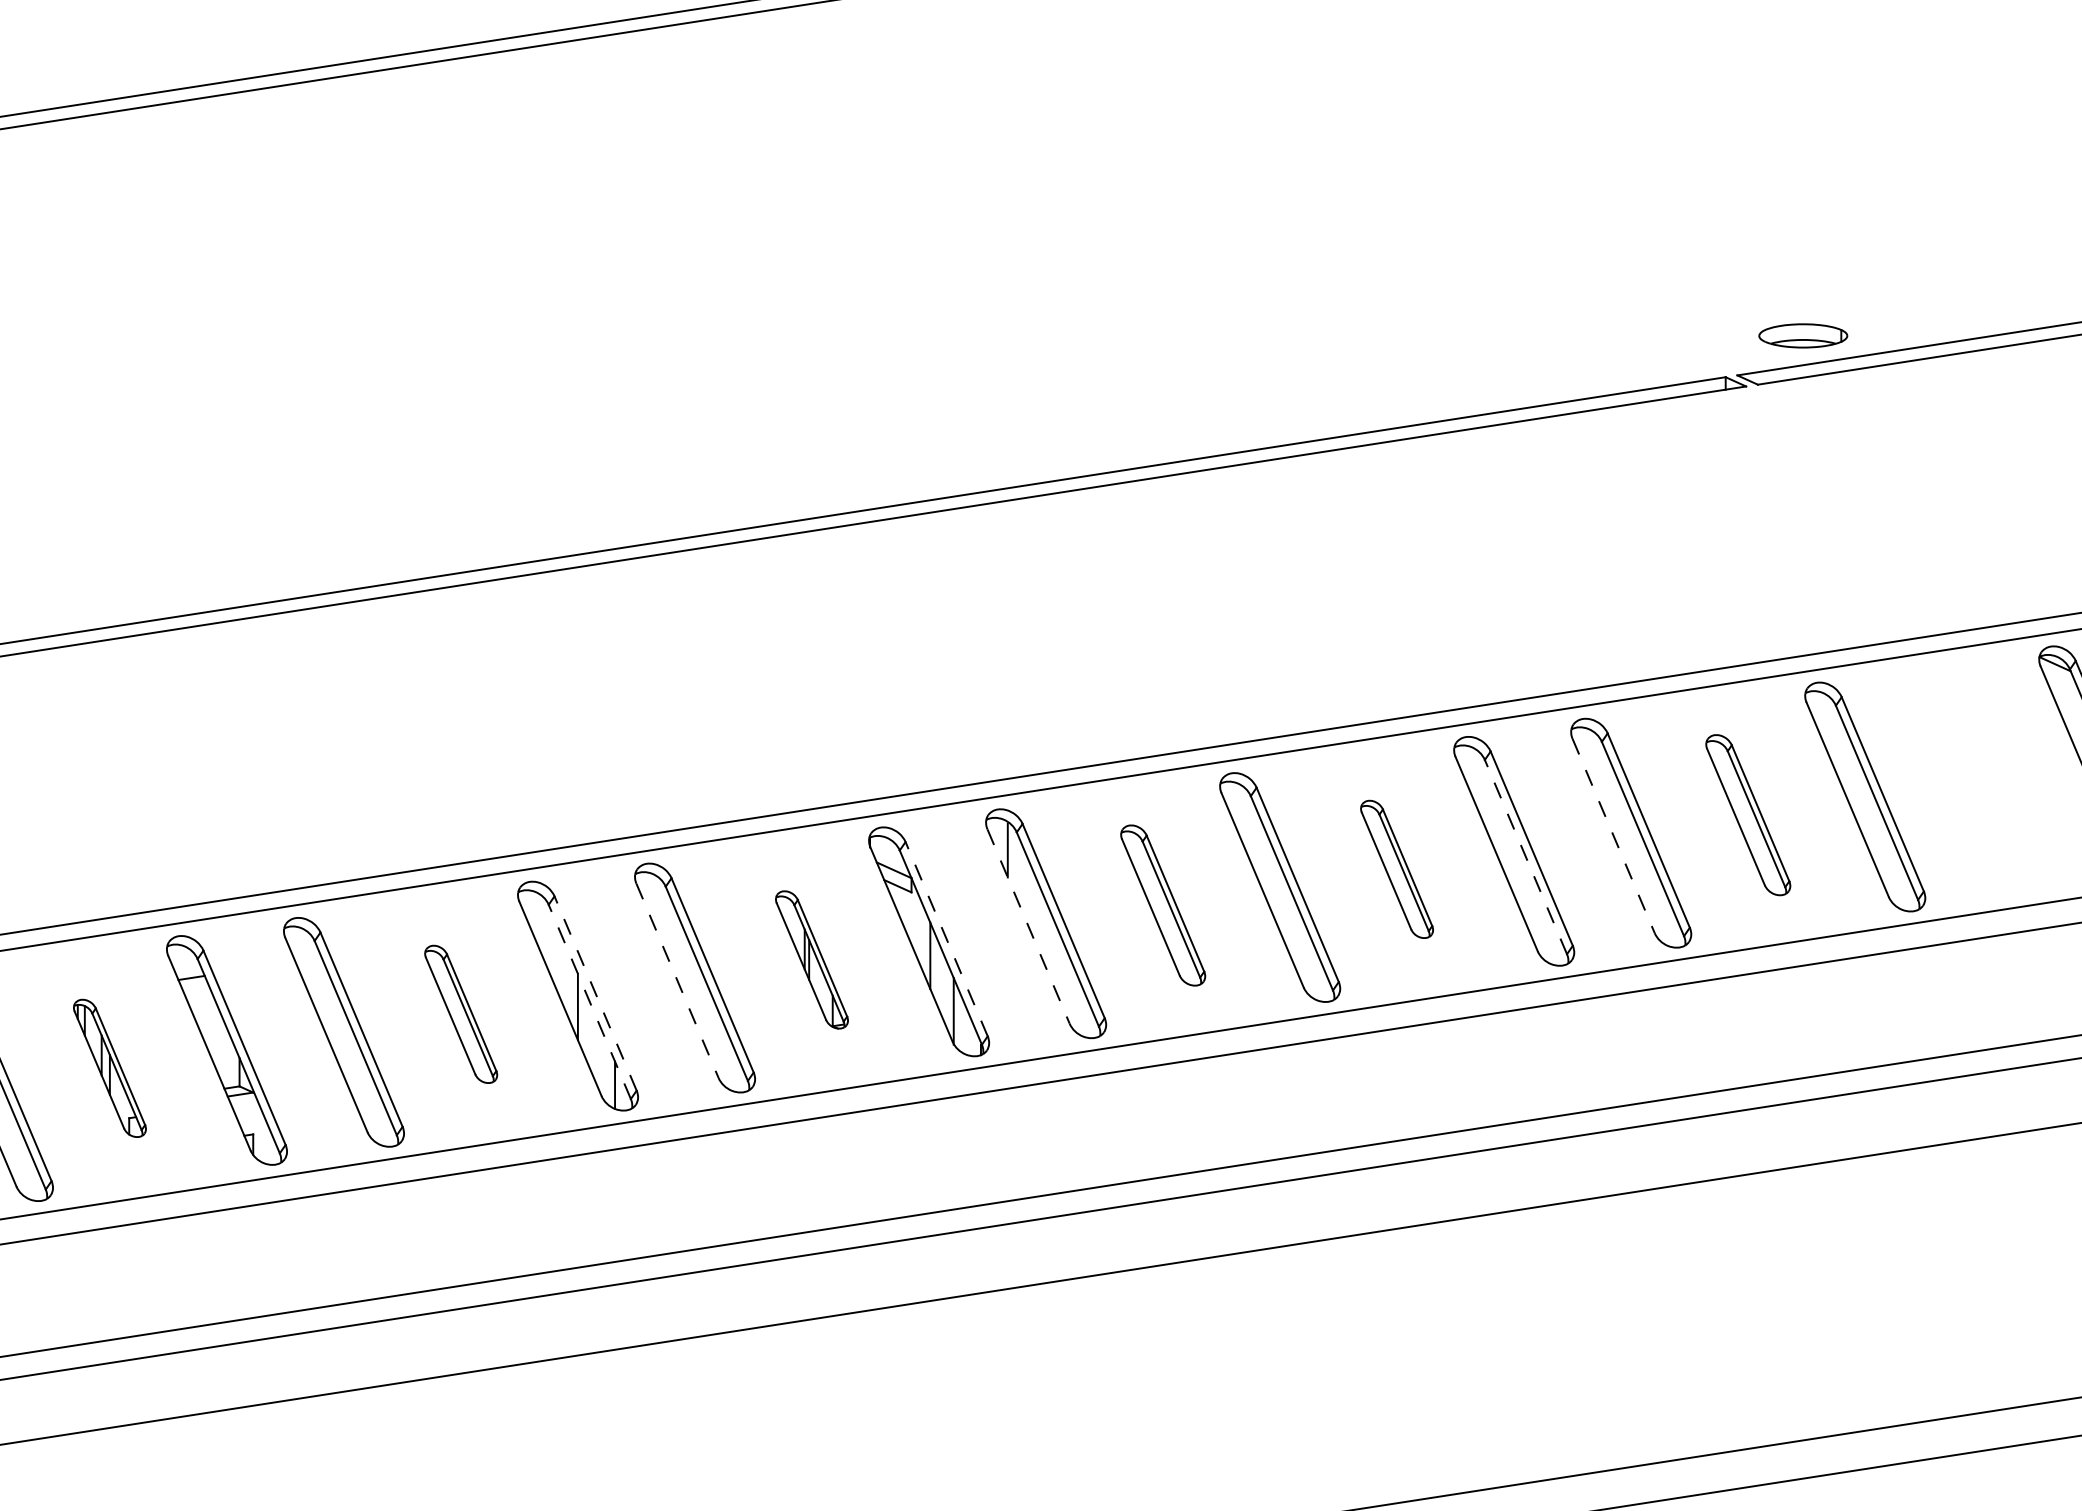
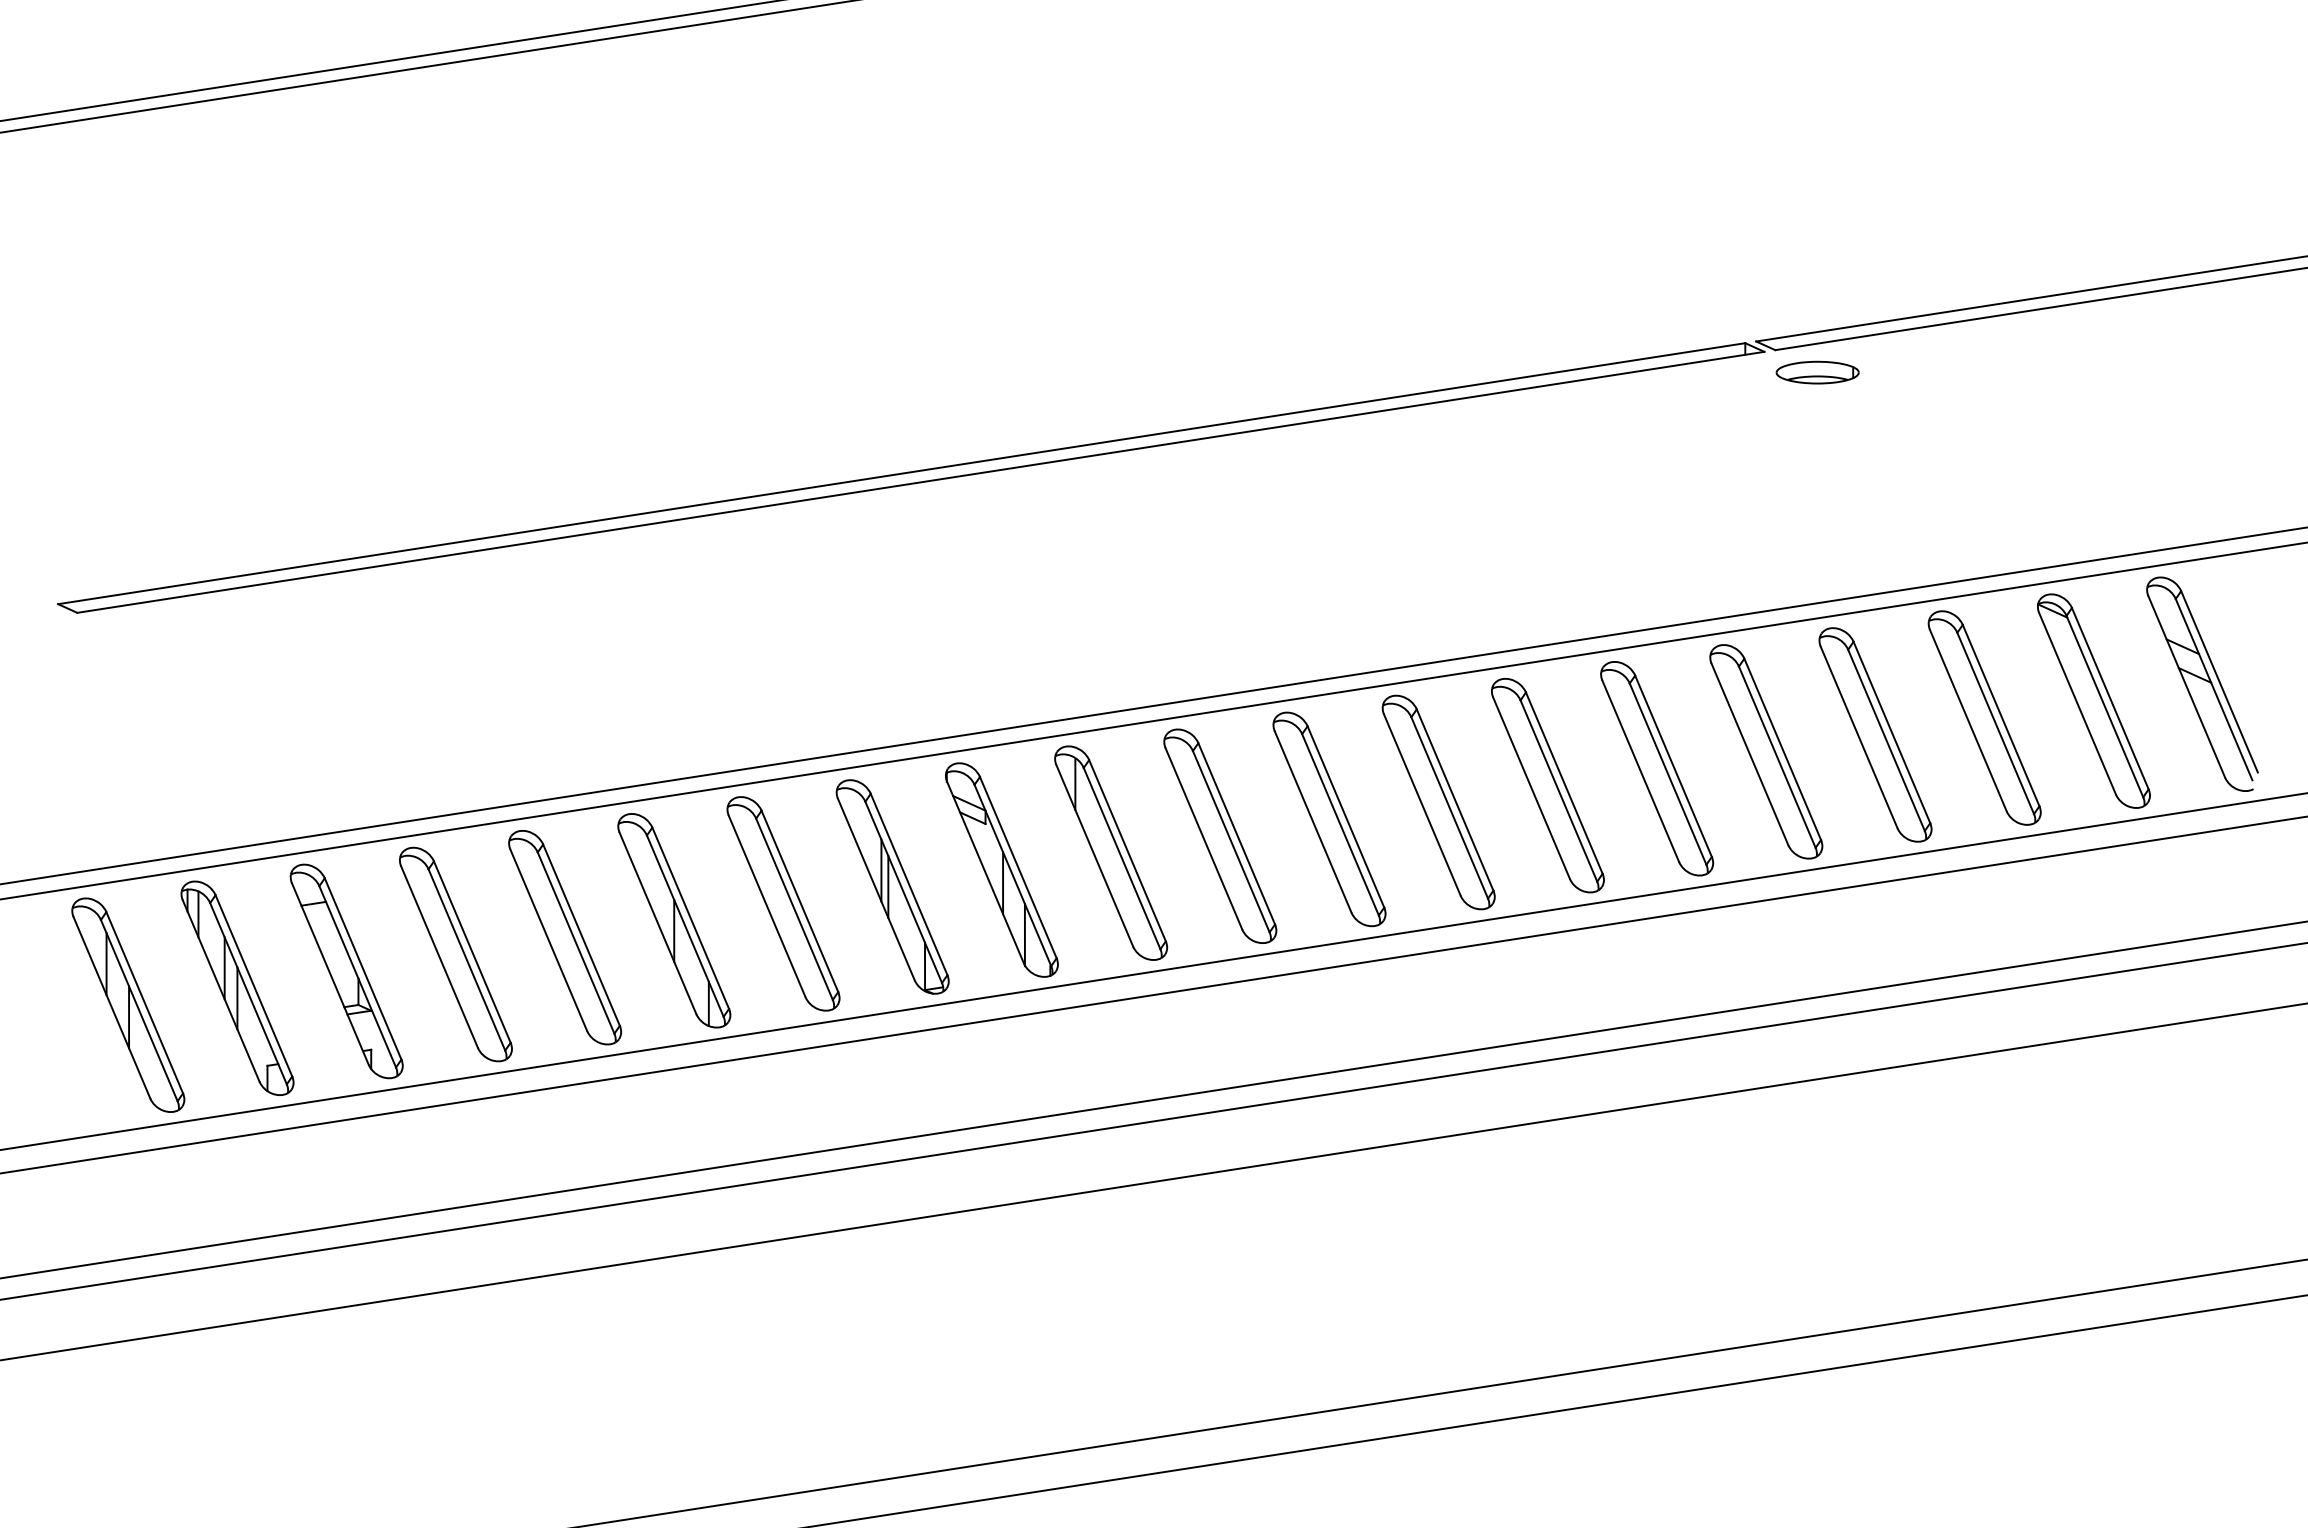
part: (1803, 335) -> (1817, 372), moved
part: (1982, 778) -> (1984, 717), added
part: (1748, 814) -> (1766, 751), size x1.43
line: (1613, 836) -> (1640, 771), dashed -> solid
line: (1525, 856) -> (1558, 790), dashed -> solid
part: (1396, 869) -> (1438, 802), size x1.67
part: (1163, 904) -> (1220, 835), size x1.43
line: (1028, 927) -> (1094, 856), dashed -> solid
line: (946, 939) -> (1018, 867), dashed -> solid
part: (811, 959) -> (892, 886), size x1.67
line: (677, 980) -> (767, 906), dashed -> solid
line: (595, 992) -> (690, 917), dashed -> solid
line: (590, 1001) -> (685, 925), dashed -> solid
part: (461, 1014) -> (565, 937), size x1.67
part: (109, 1067) -> (237, 987), size x1.67

